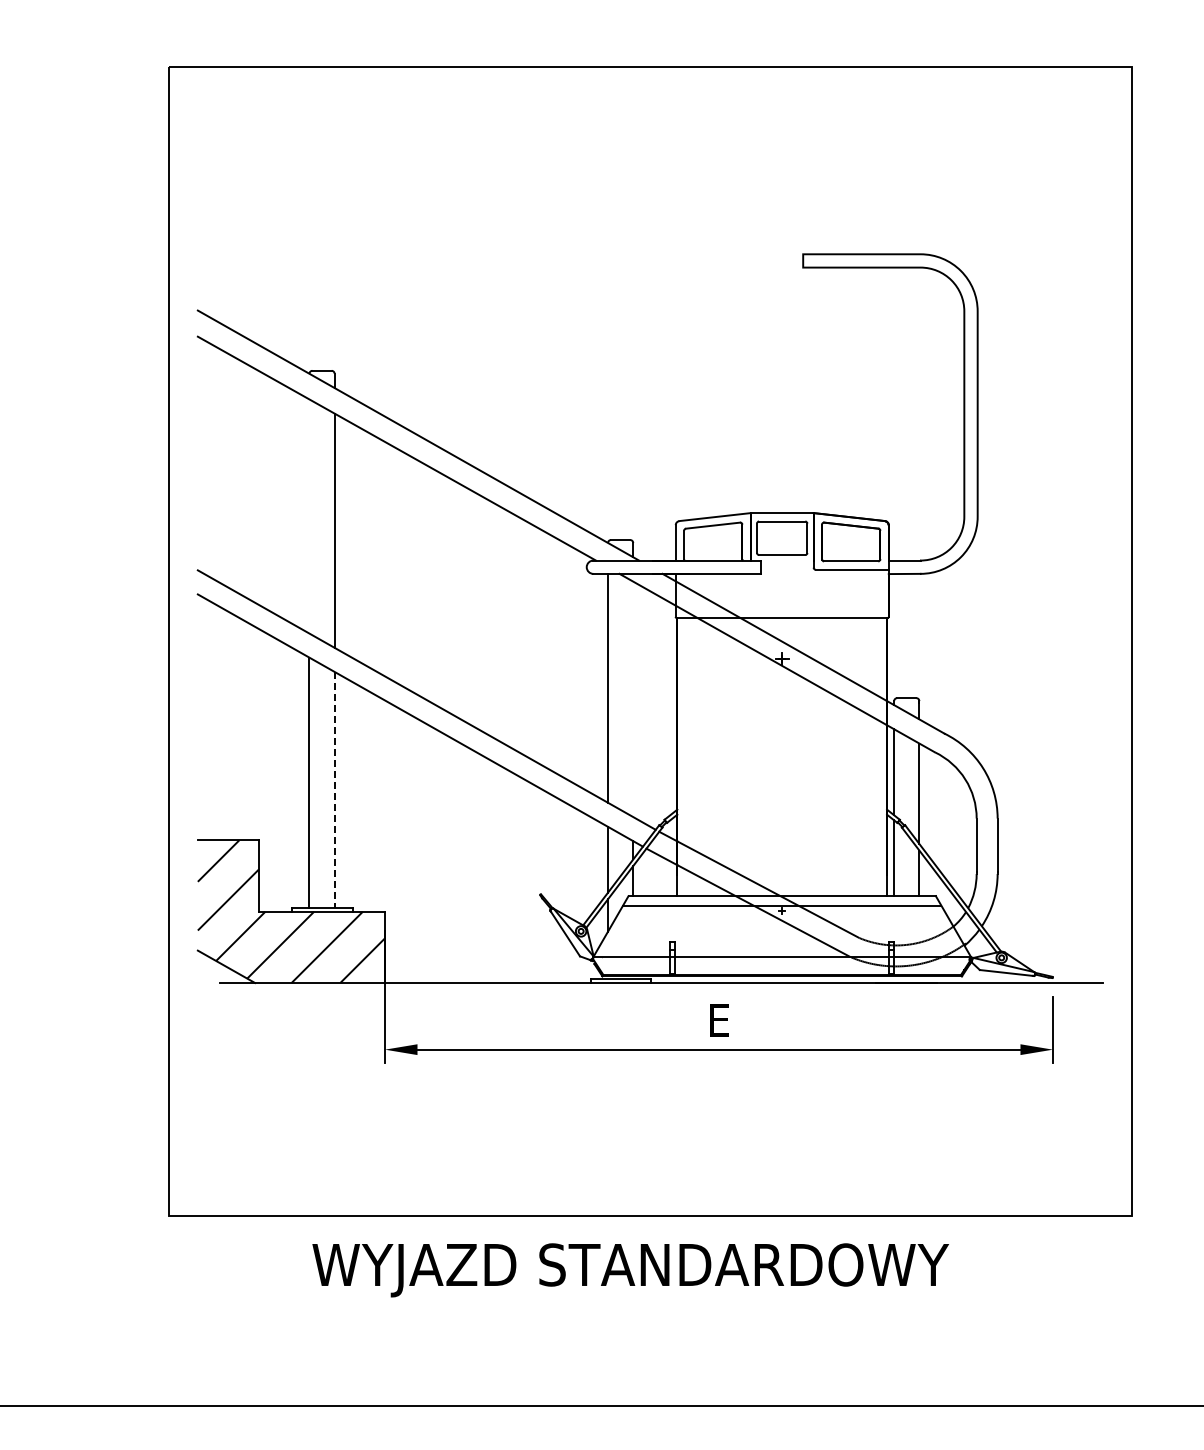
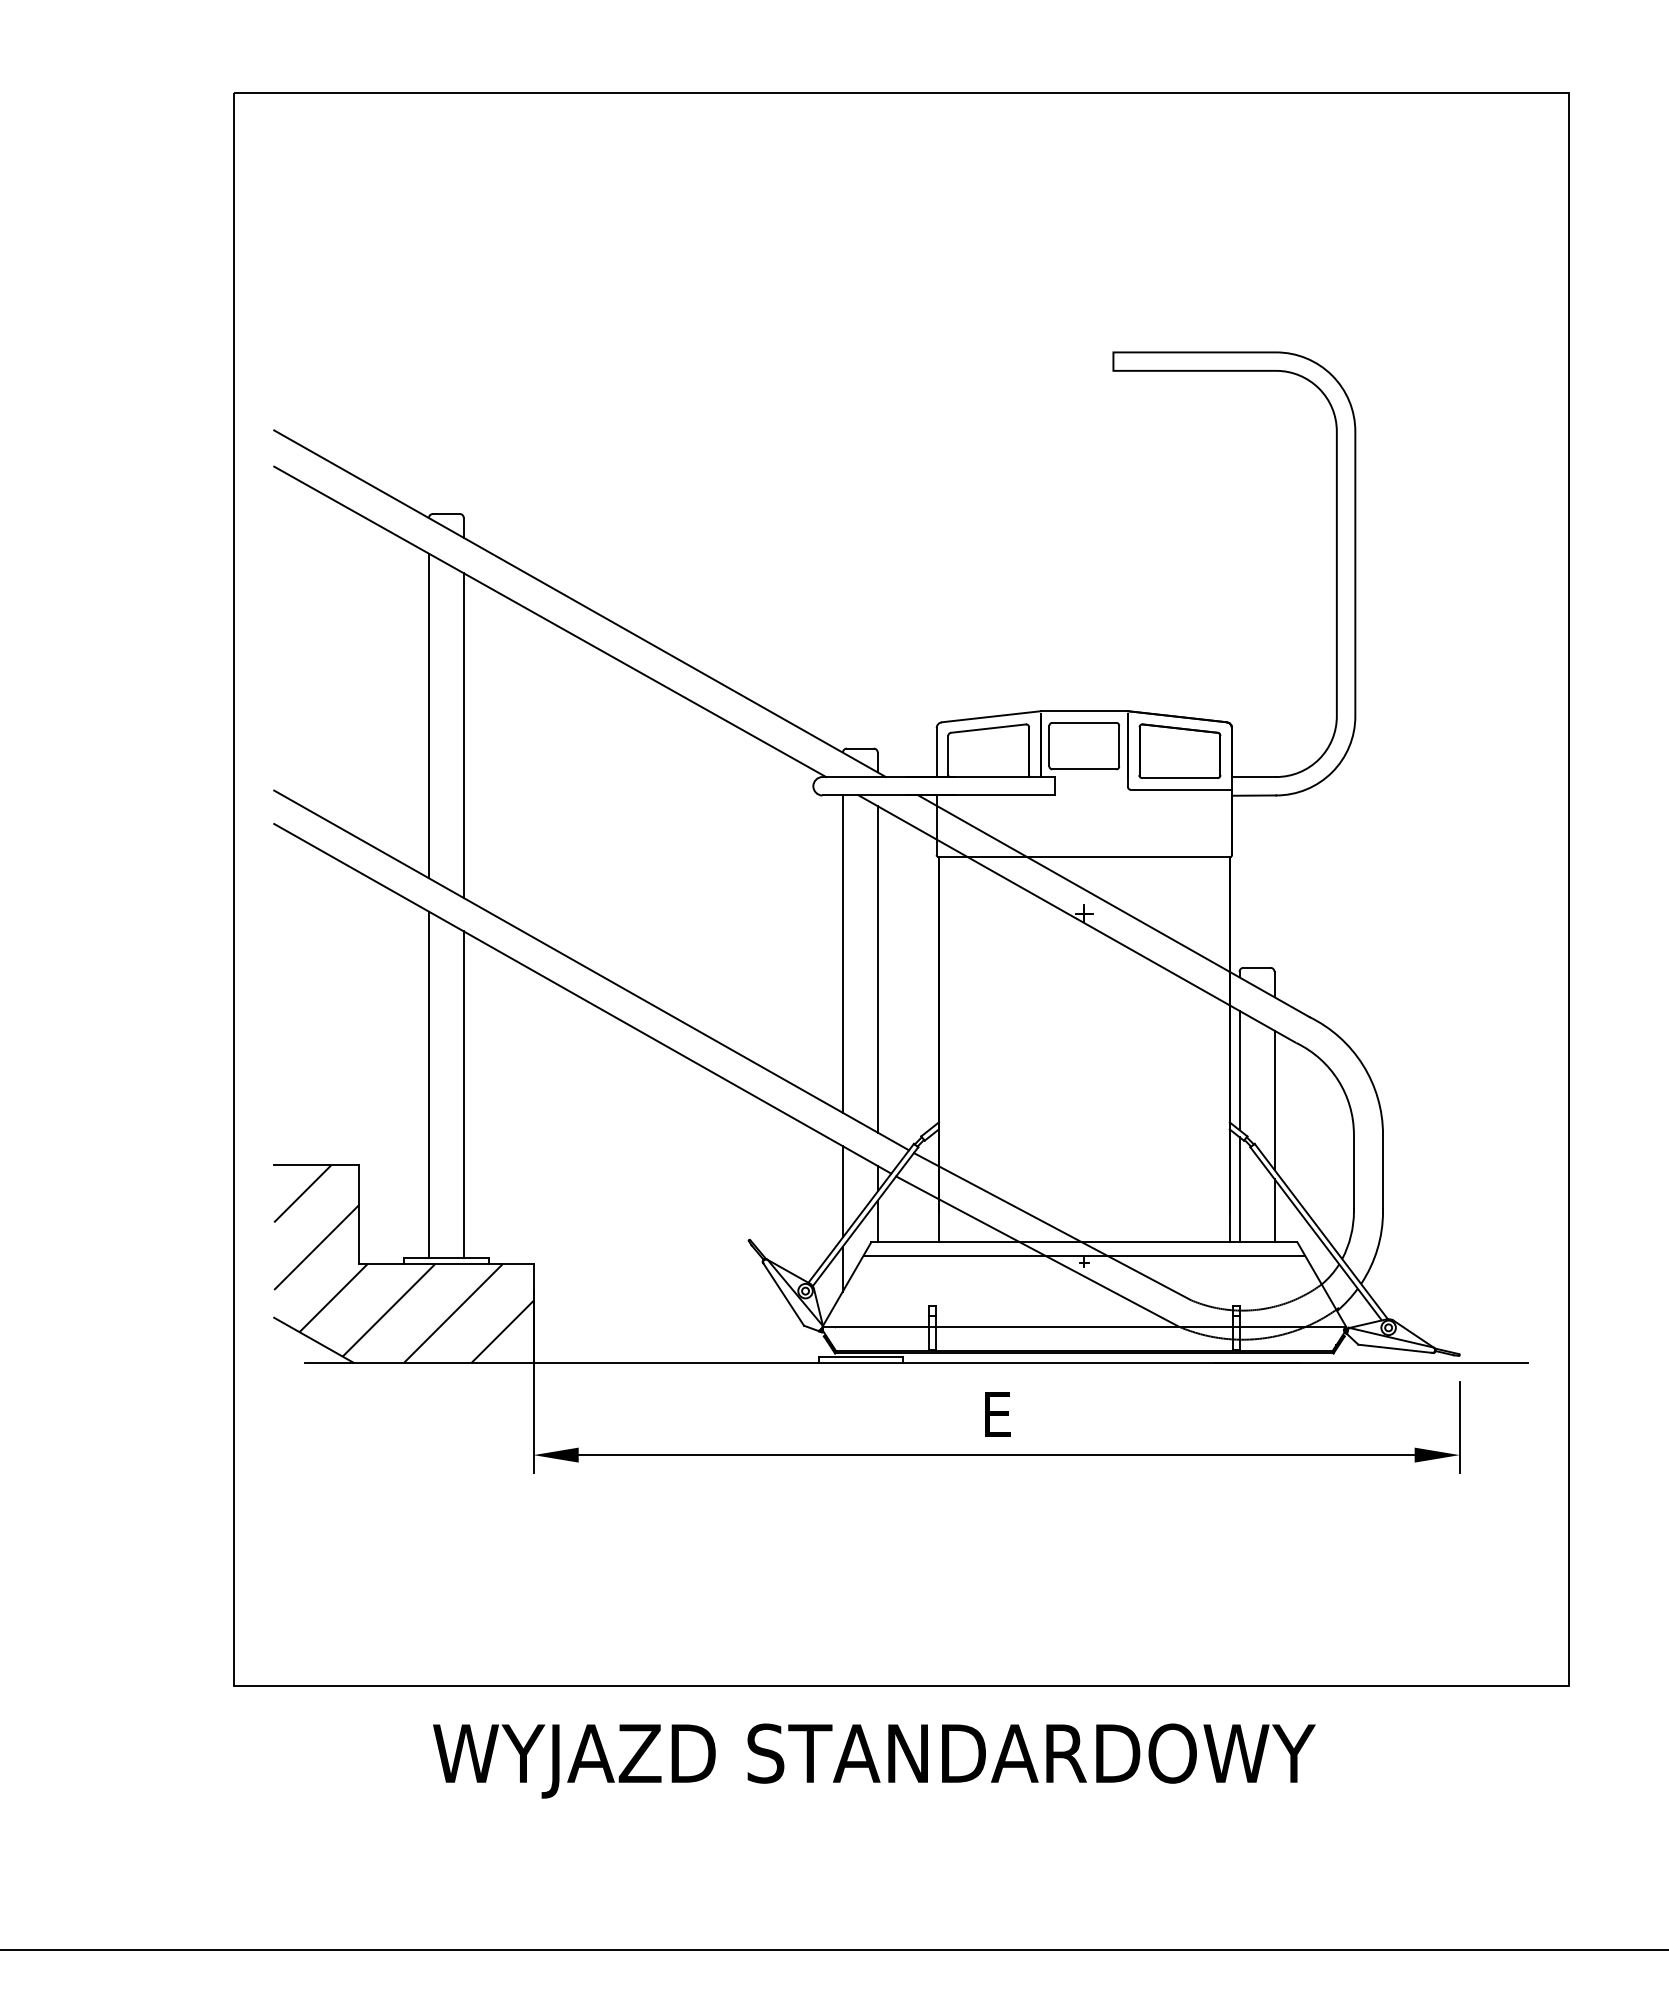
line: (309, 516) -> (428, 715), added
line: (633, 699) -> (878, 969), added
line: (334, 789) -> (463, 1094), dashed -> solid

